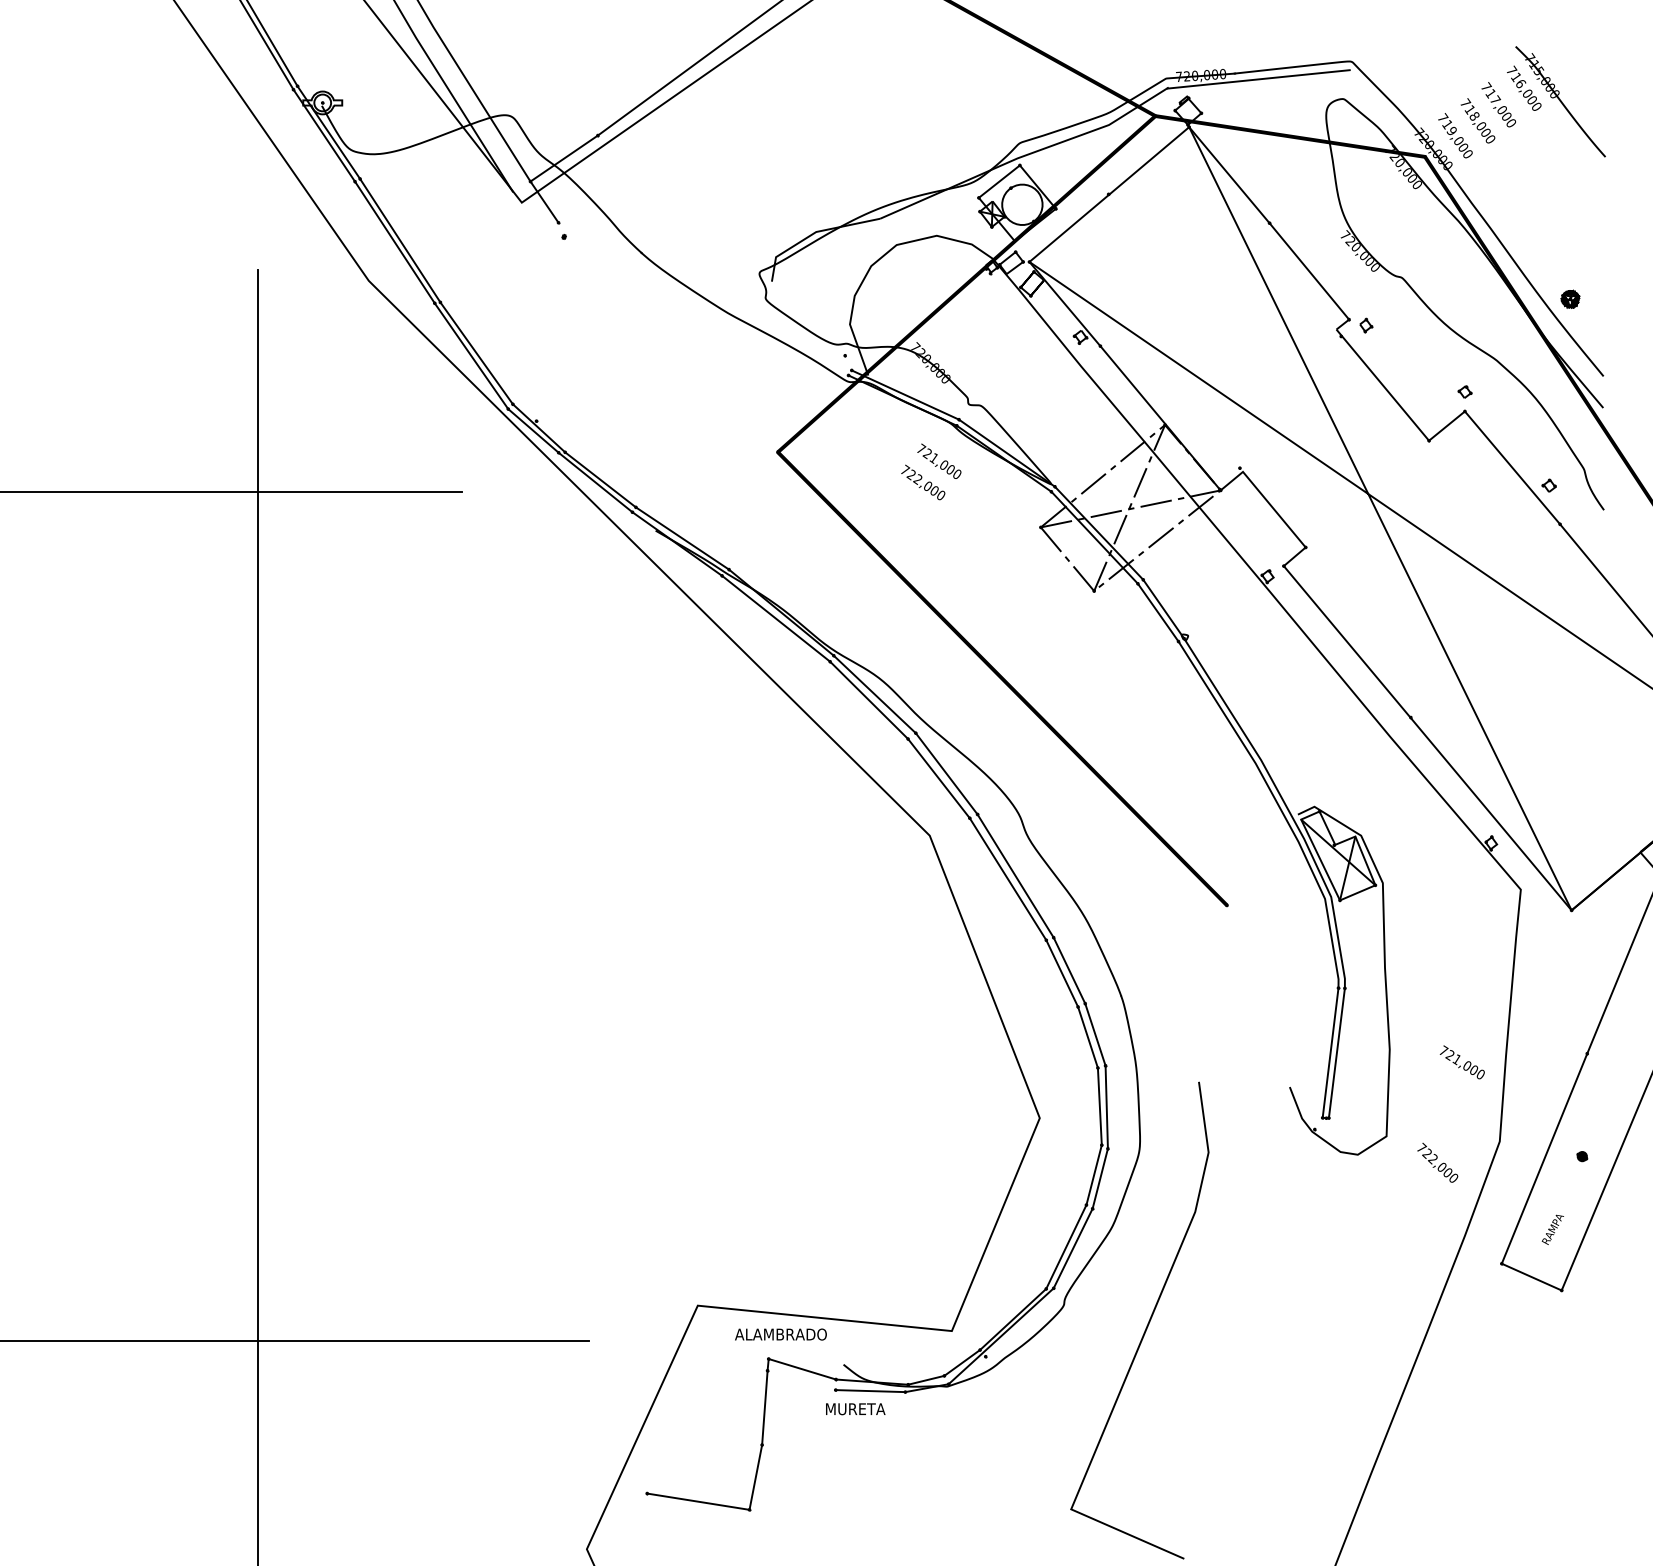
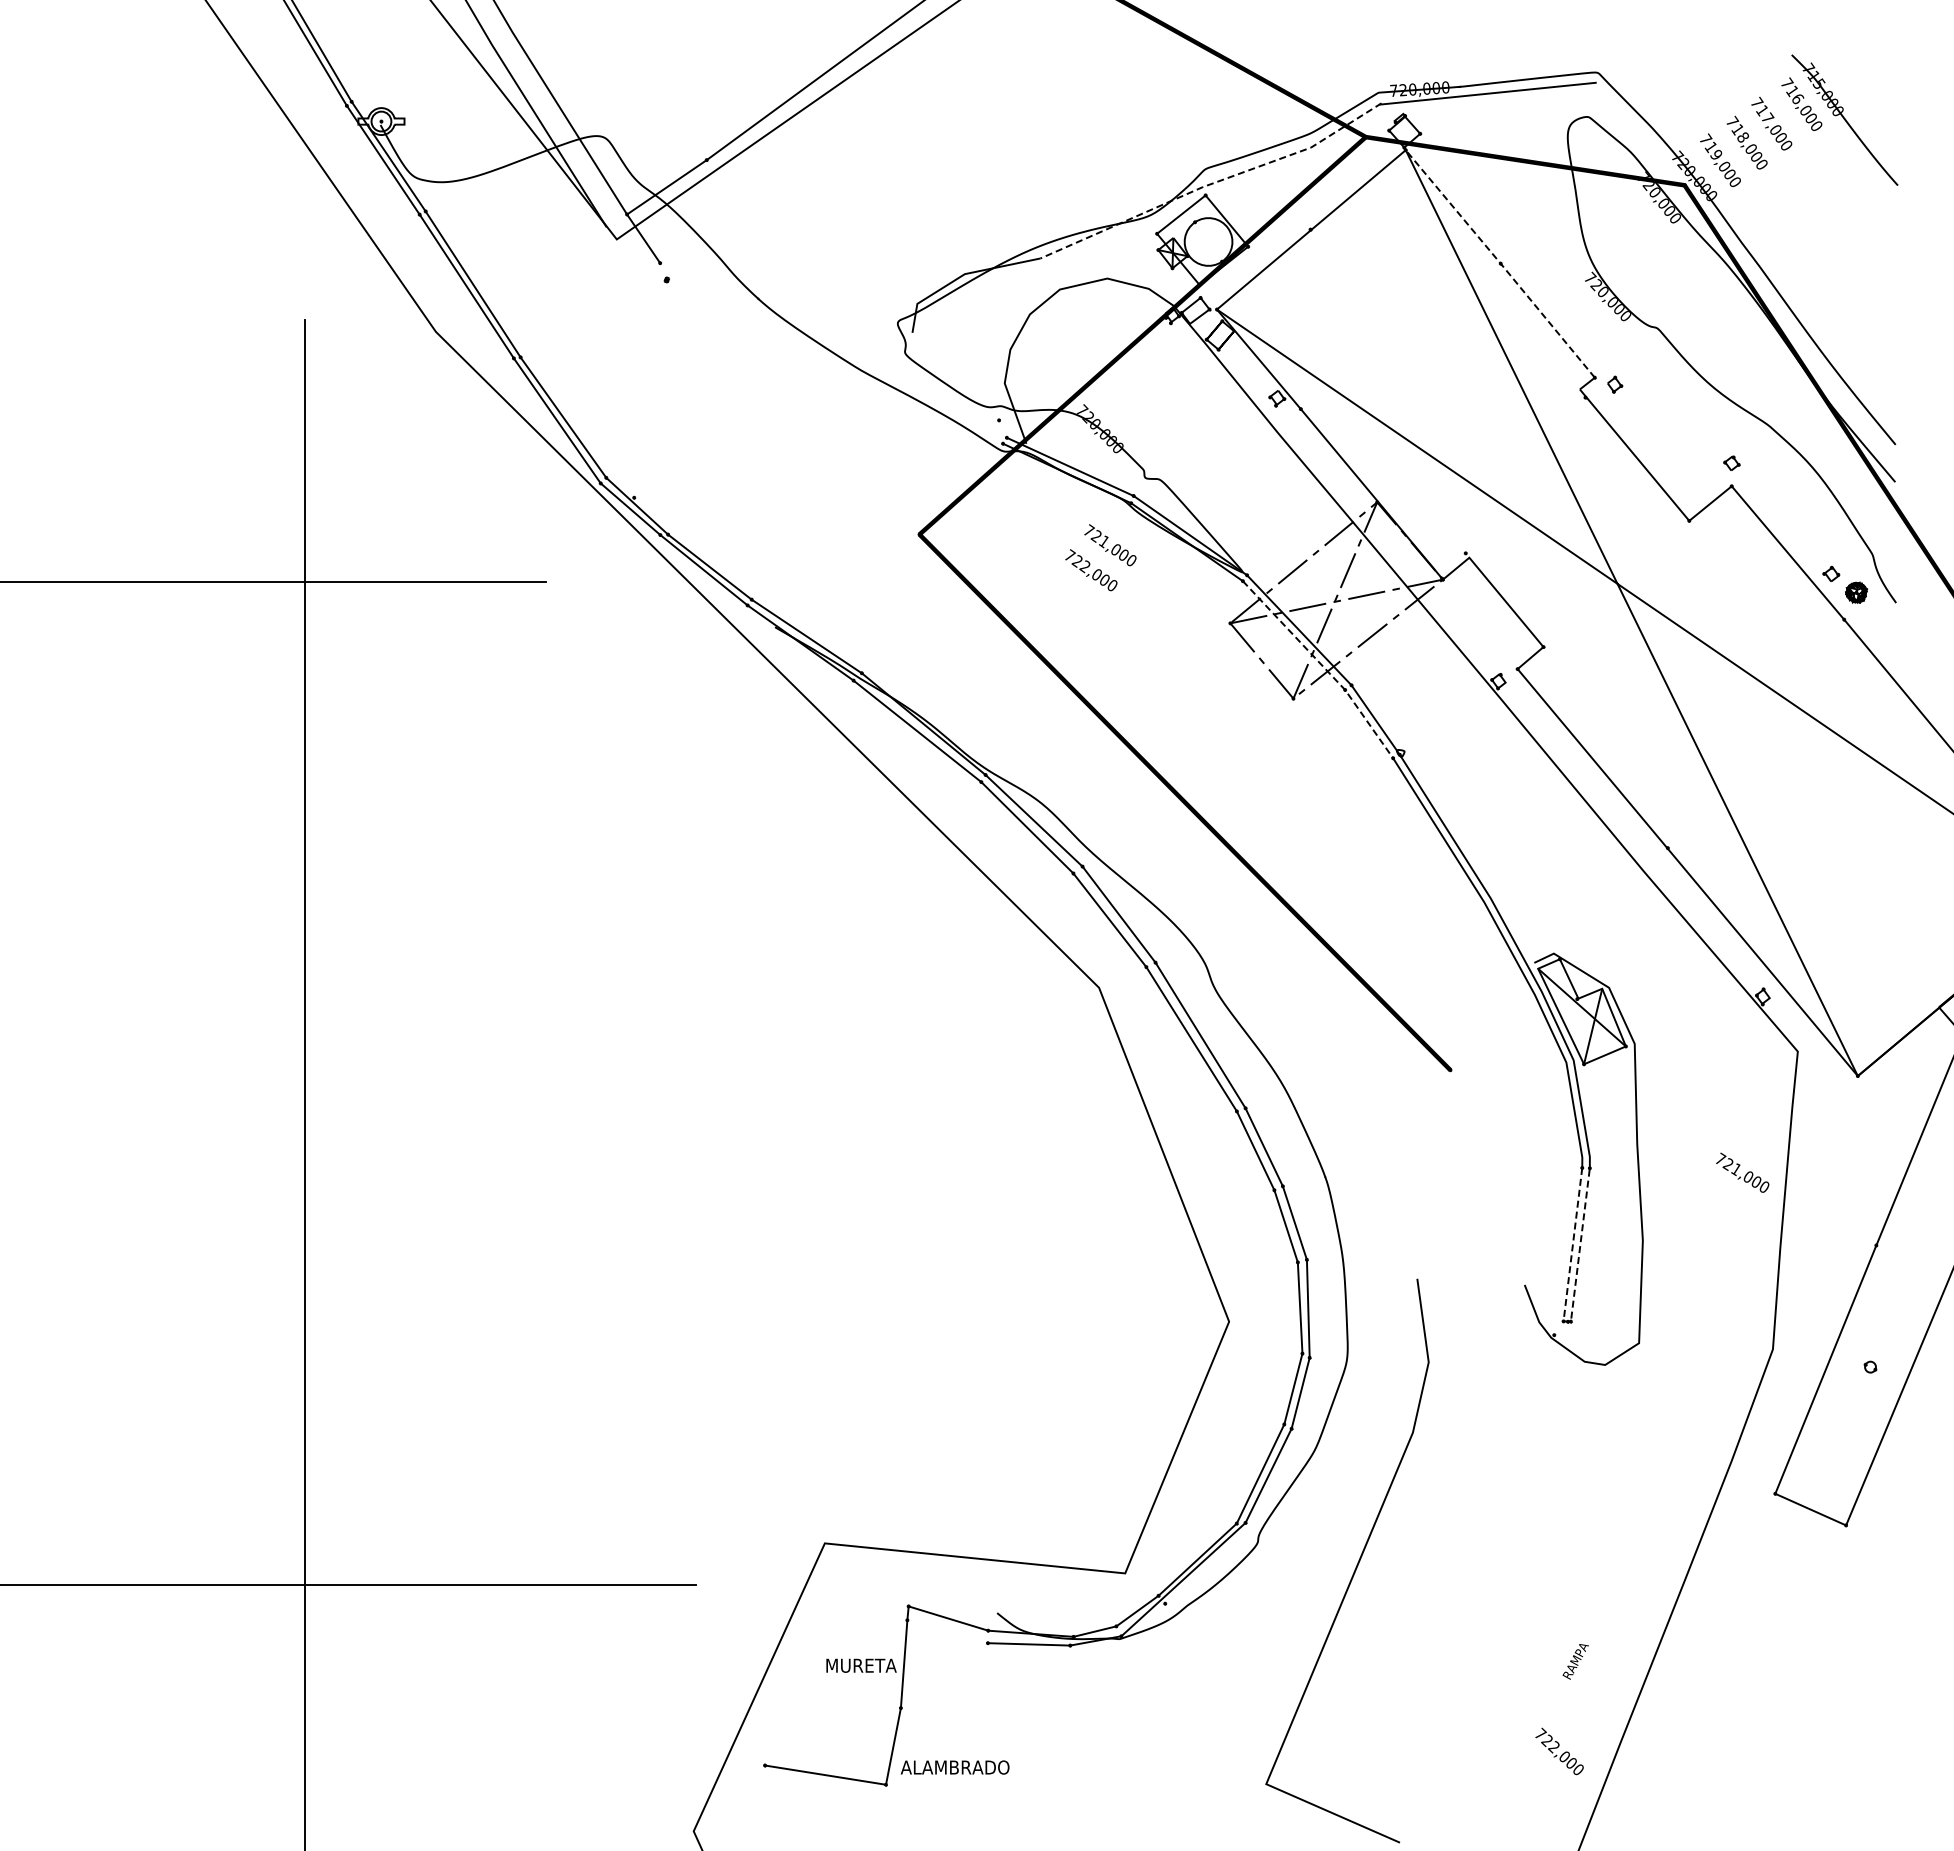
line: (1026, 155) -> (1213, 183), solid -> dashed
line: (1269, 223) -> (1500, 263), solid -> dashed
part: (1570, 299) -> (1856, 592), moved
line: (1119, 563) -> (1323, 666), solid -> dashed
text: (1462, 1062) -> (1742, 1172), moved
line: (1326, 1117) -> (1567, 1321), solid -> dashed
fill: (1582, 1156) -> (1870, 1366), removed
text: (1437, 1162) -> (1559, 1751), moved
text: (1552, 1229) -> (1575, 1661), moved
text: (780, 1334) -> (954, 1767), moved
text: (855, 1408) -> (861, 1665), moved

